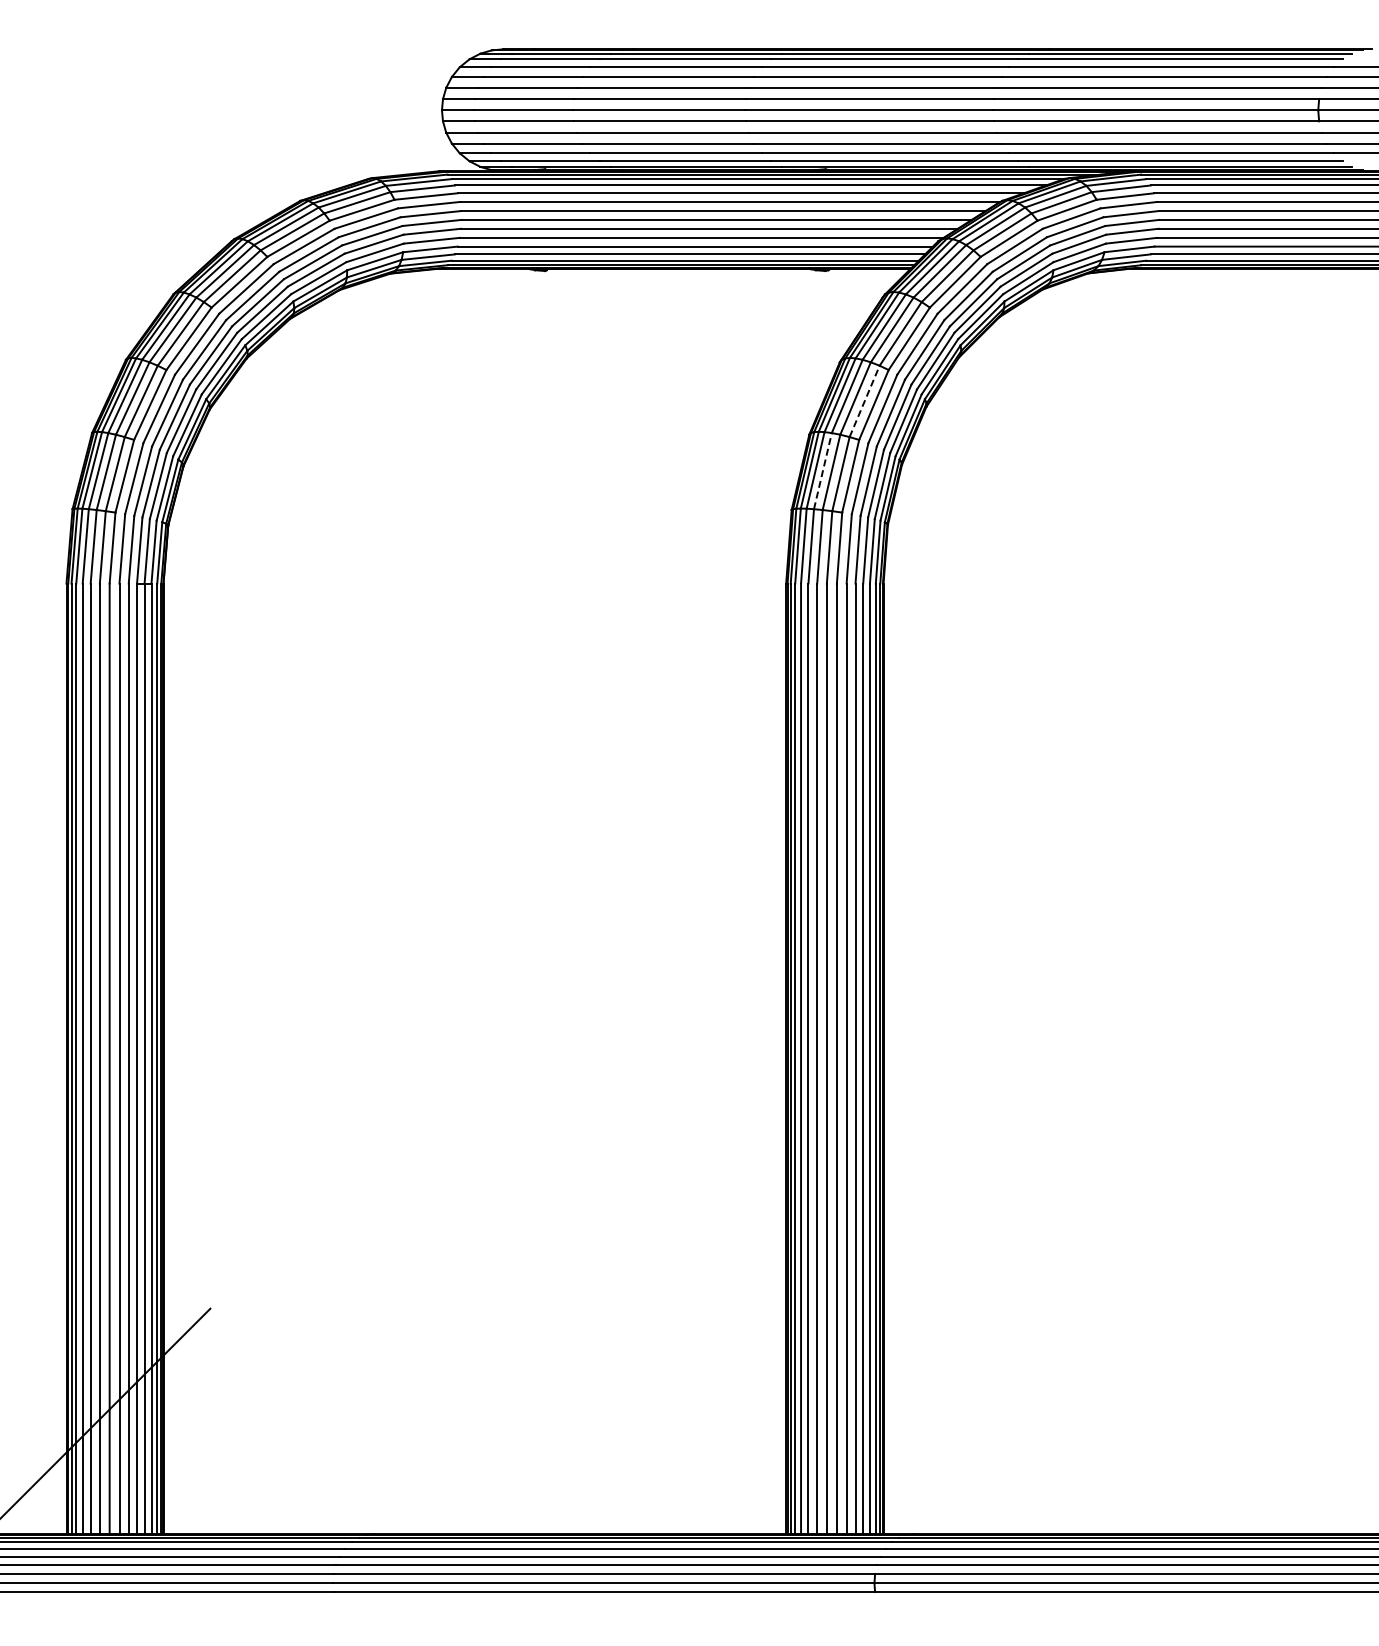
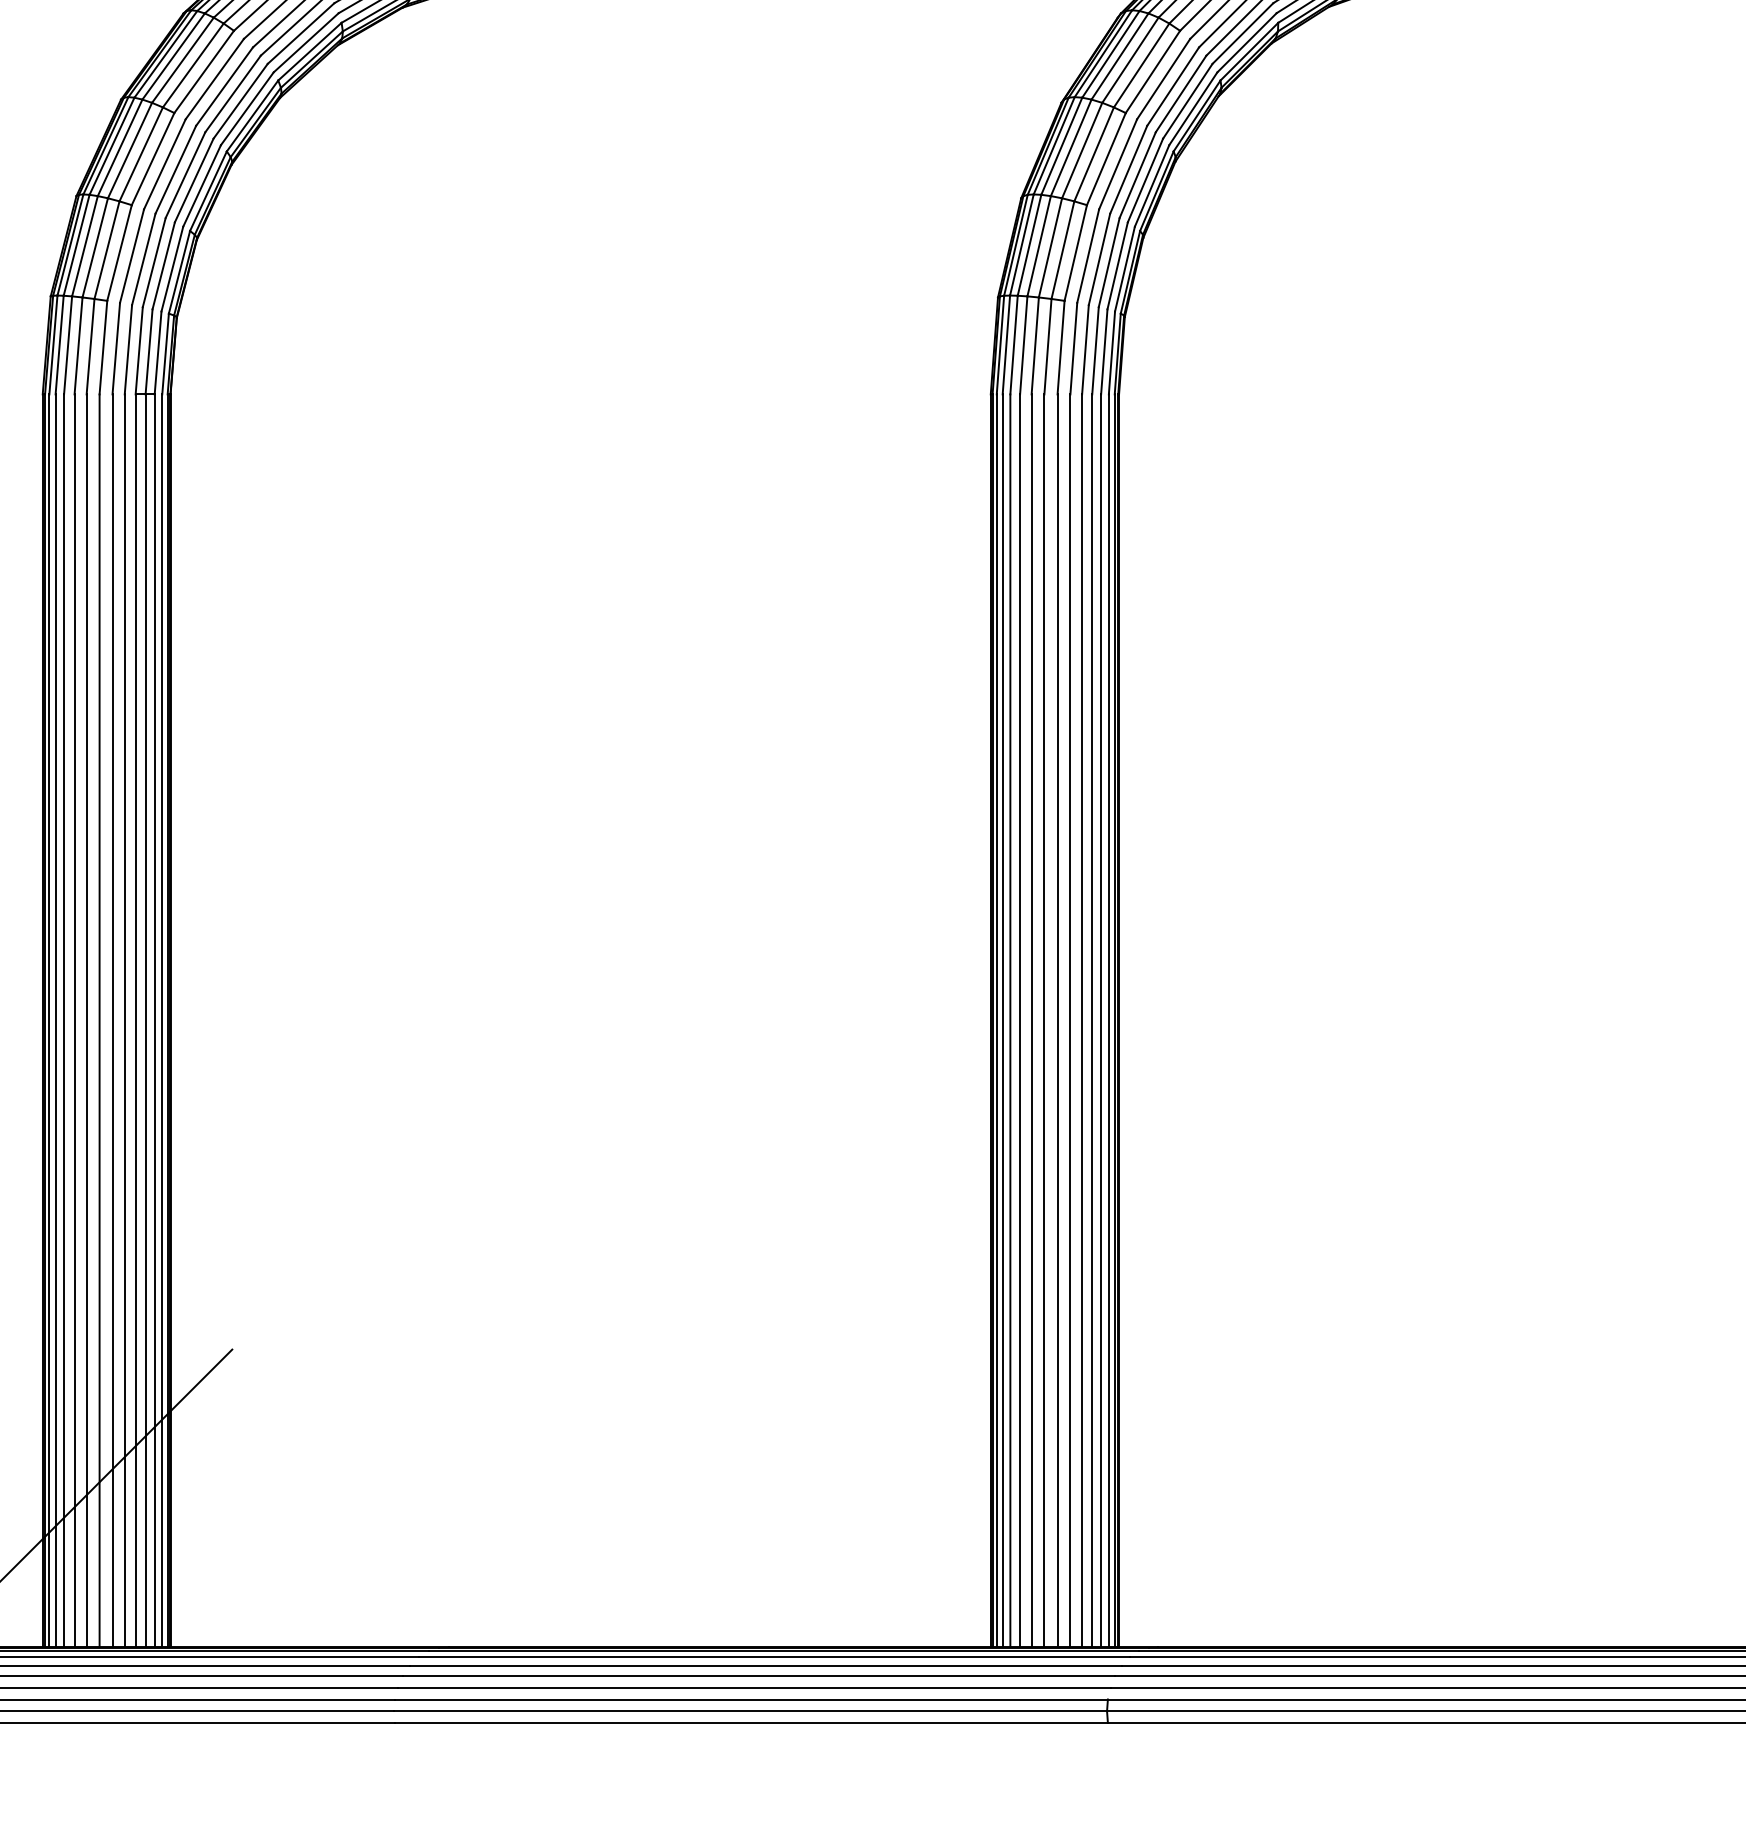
line: (864, 401) -> (1093, 154), dashed -> solid
line: (823, 470) -> (1039, 245), dashed -> solid

